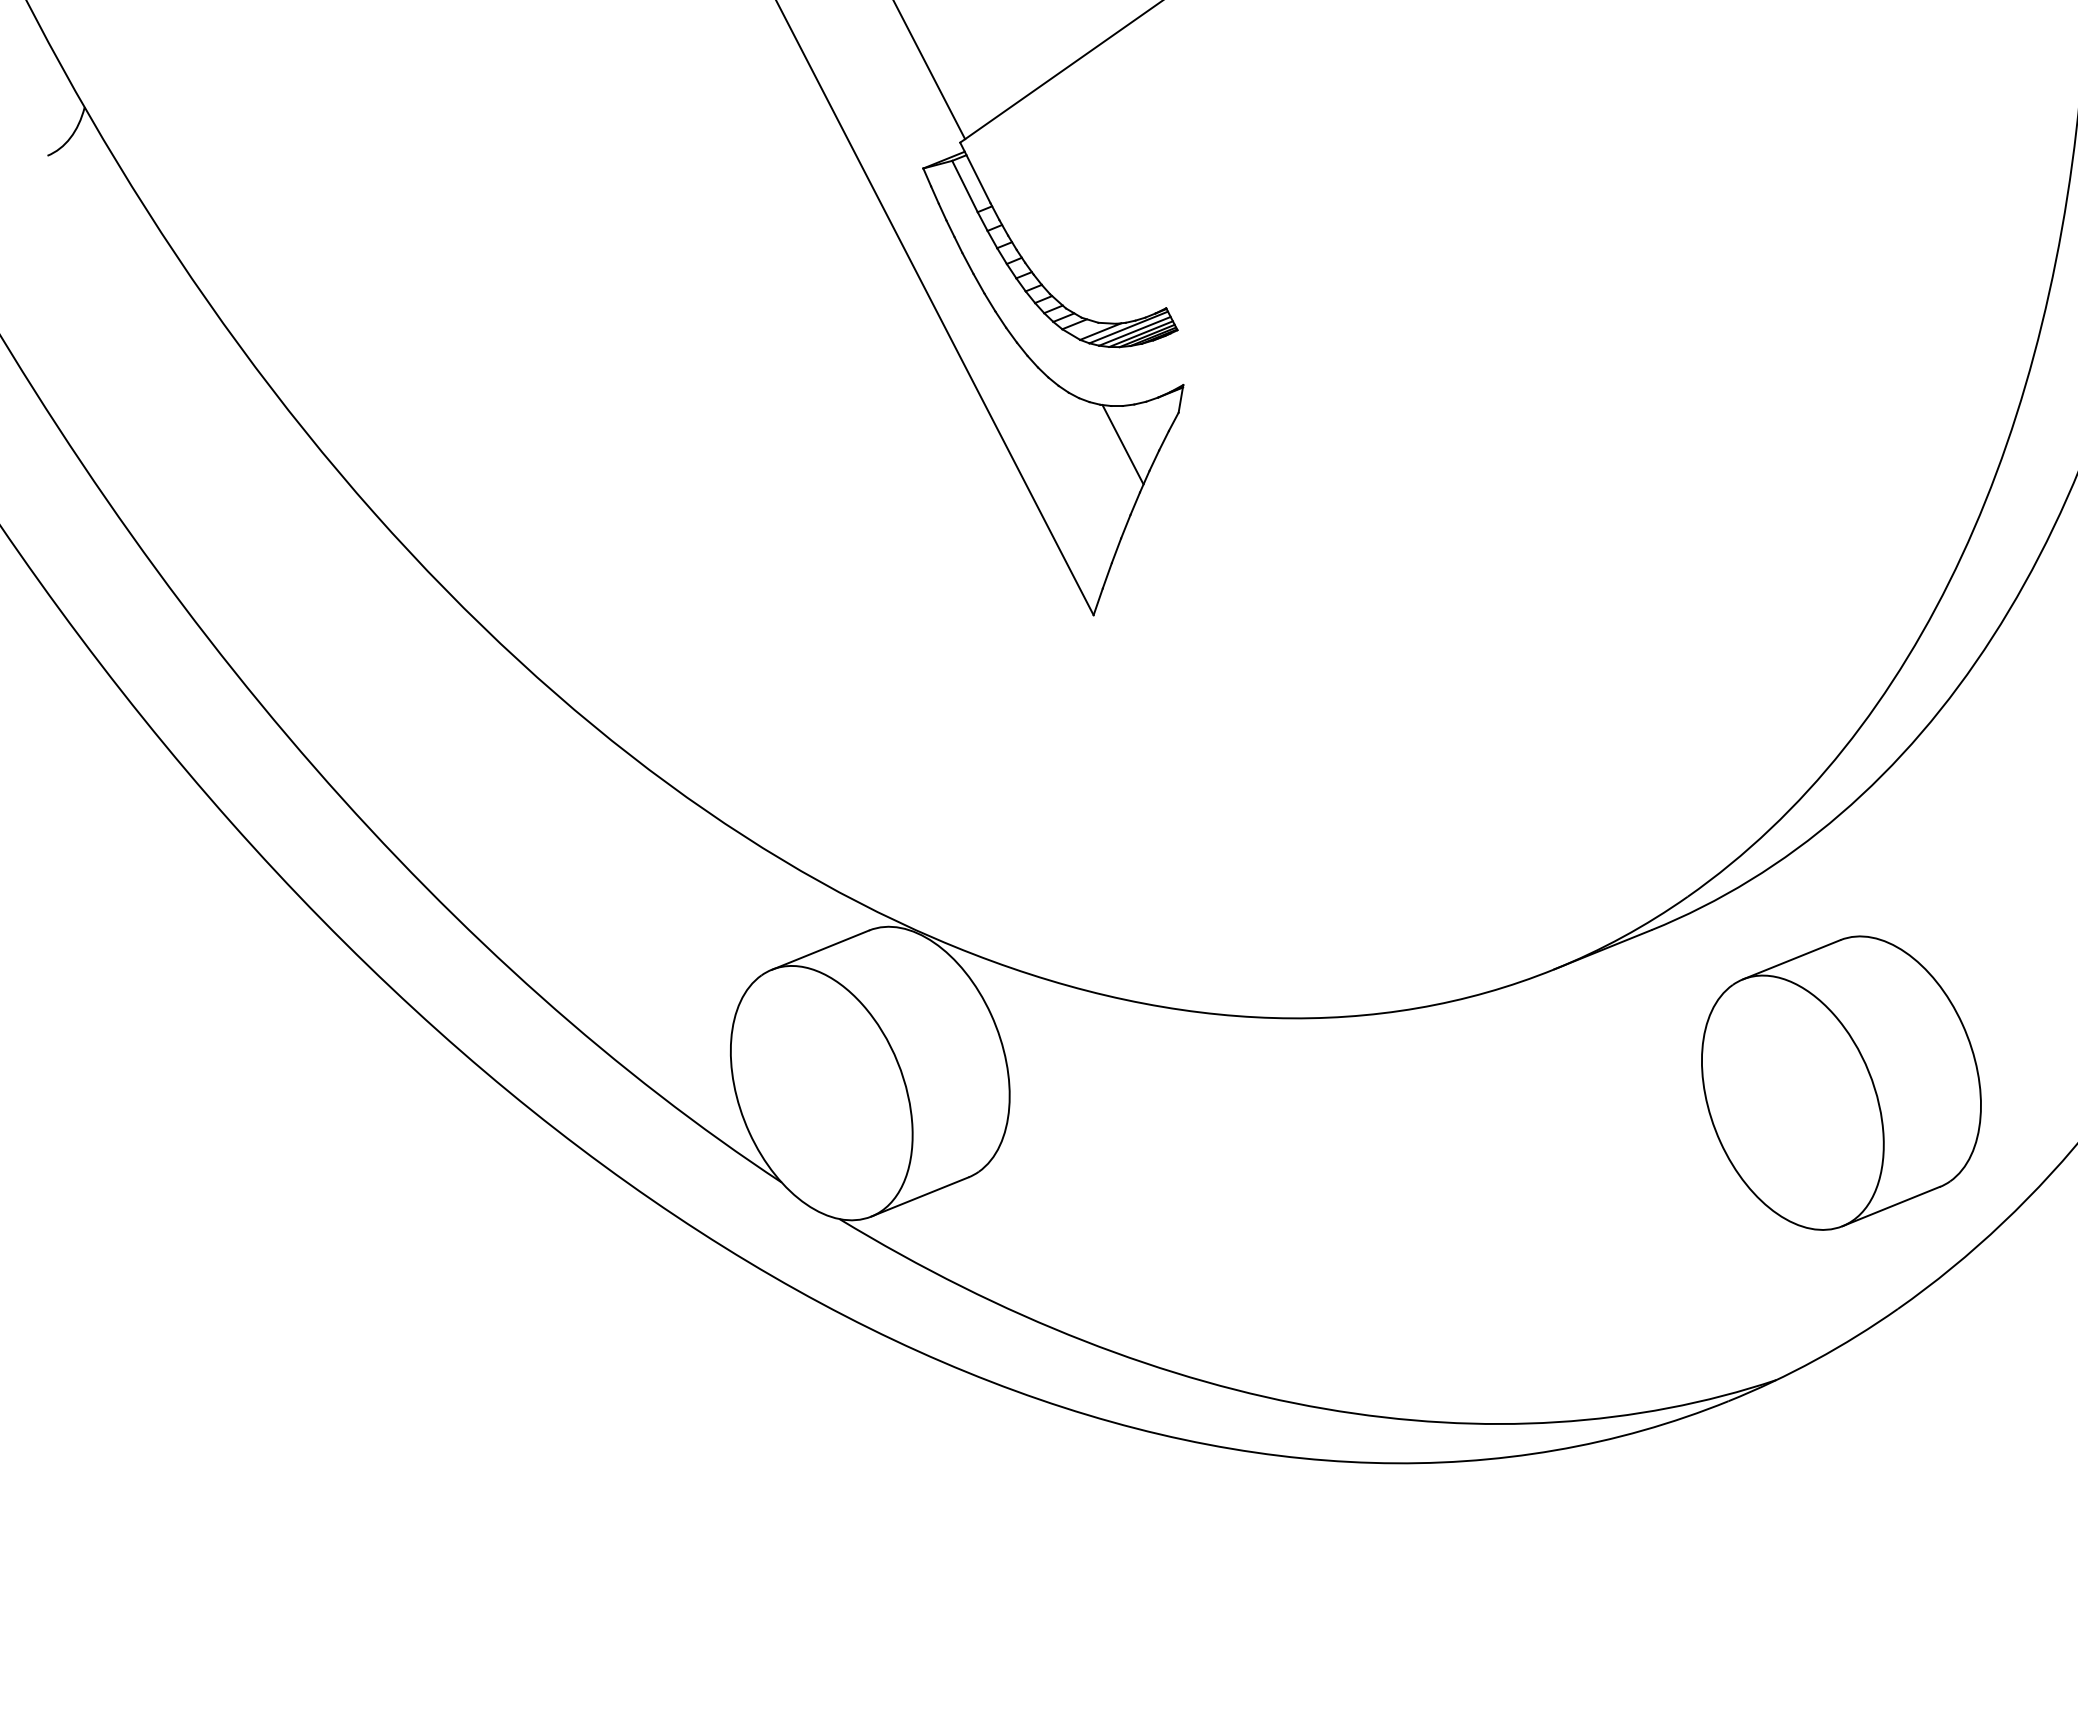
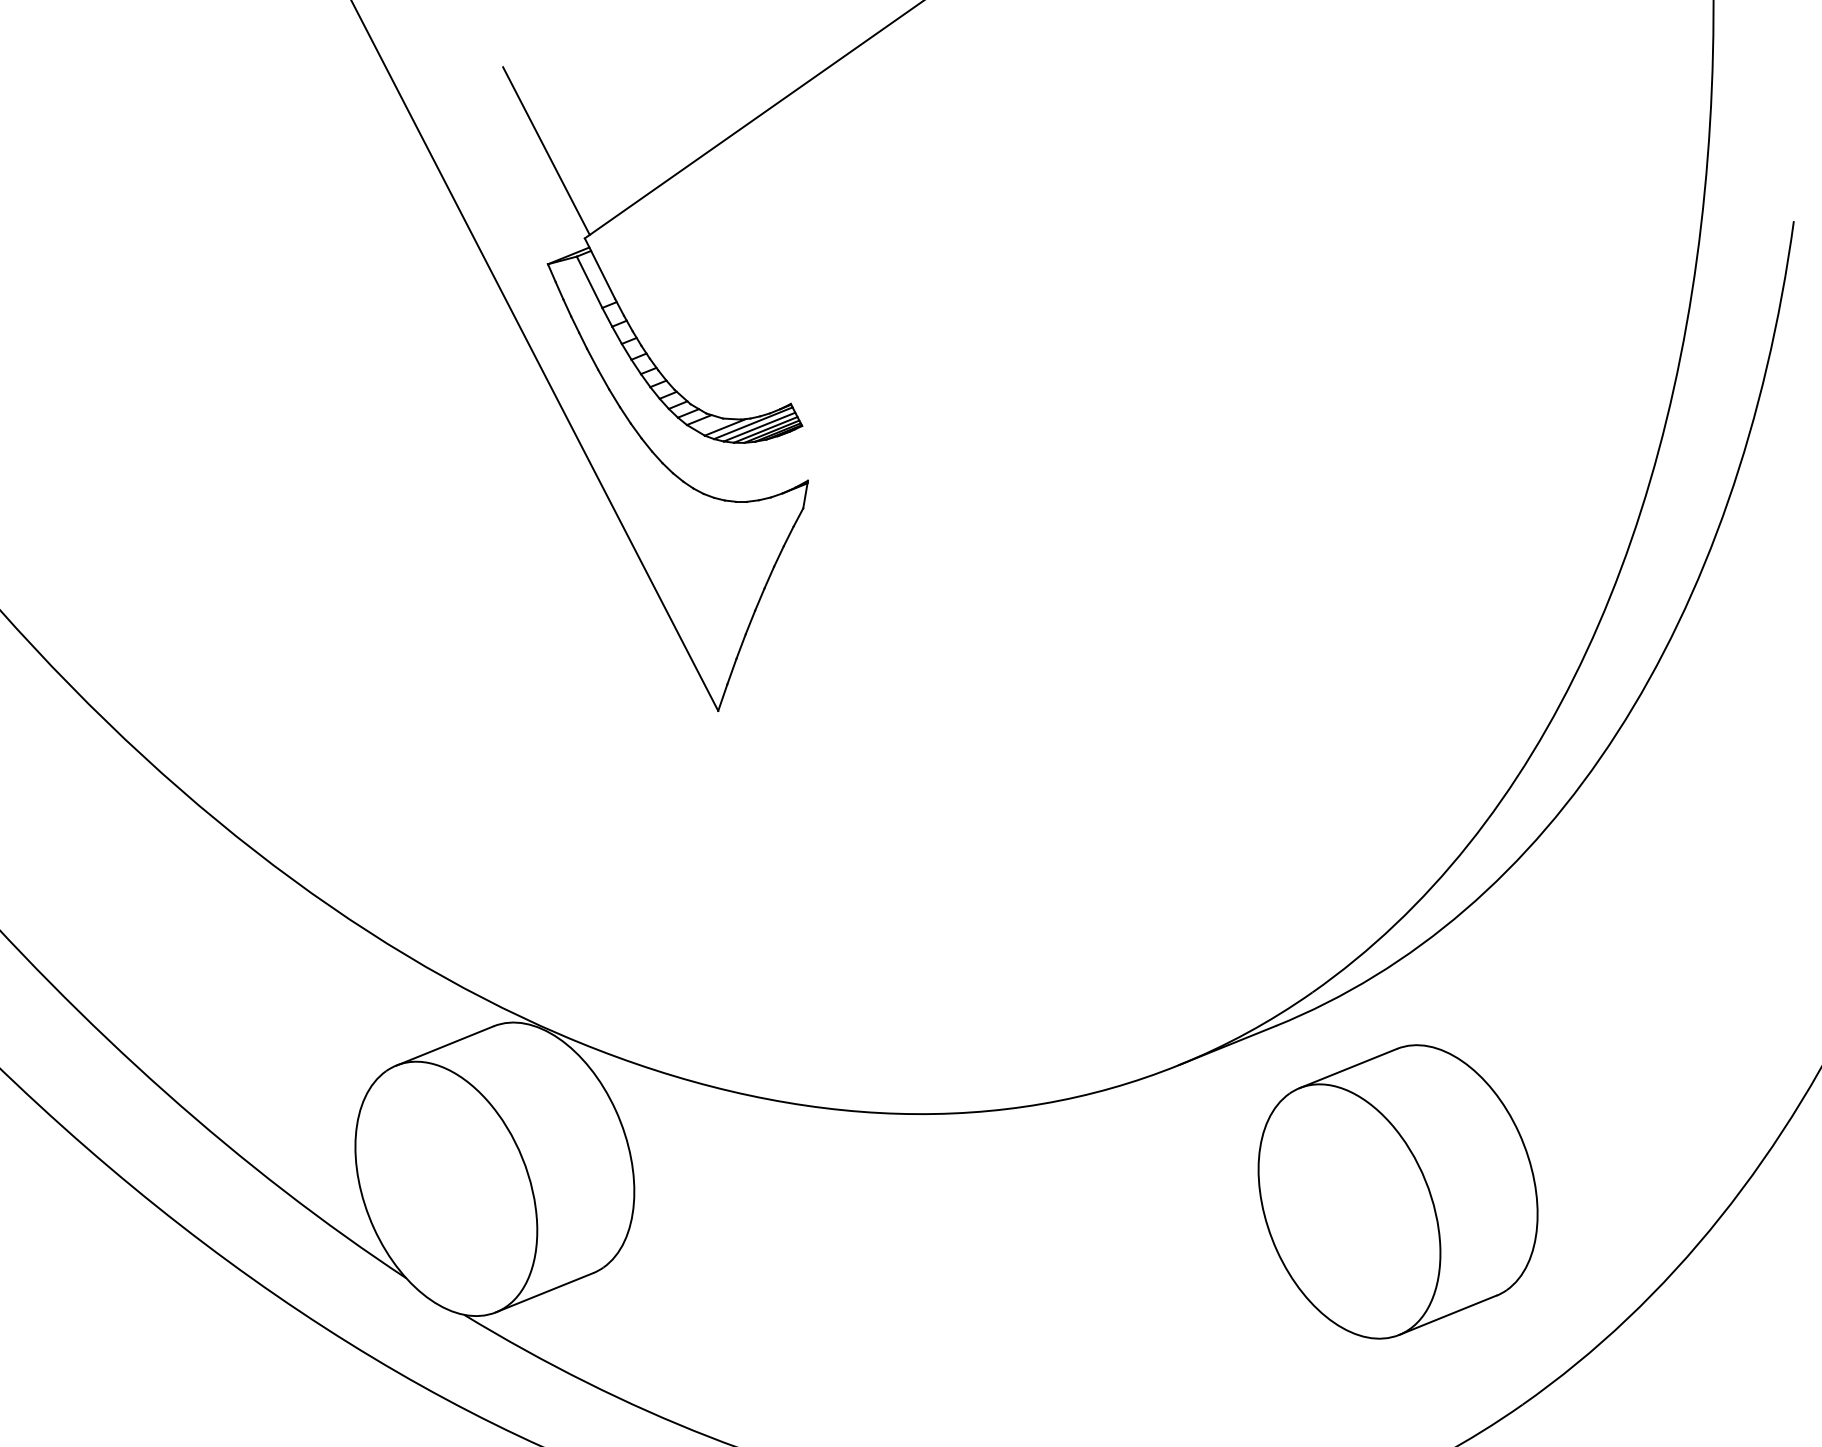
line: (1122, 444) -> (747, 540), removed
part: (1841, 1082) -> (1398, 1191), moved

